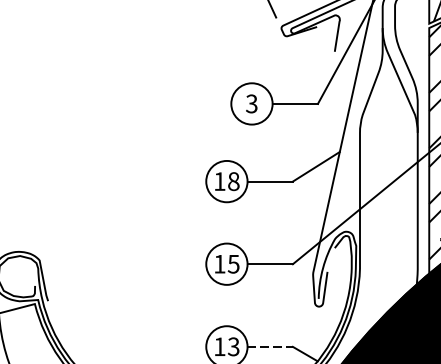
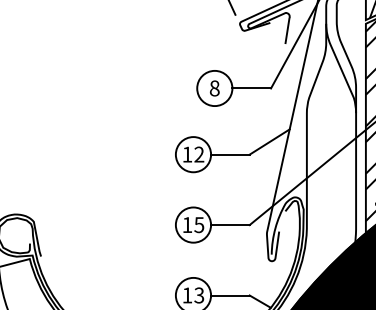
text: (251, 103) -> (214, 88), 3 -> 8
text: (233, 181) -> (199, 154), 18 -> 12
line: (270, 346) -> (230, 295), dashed -> solid

